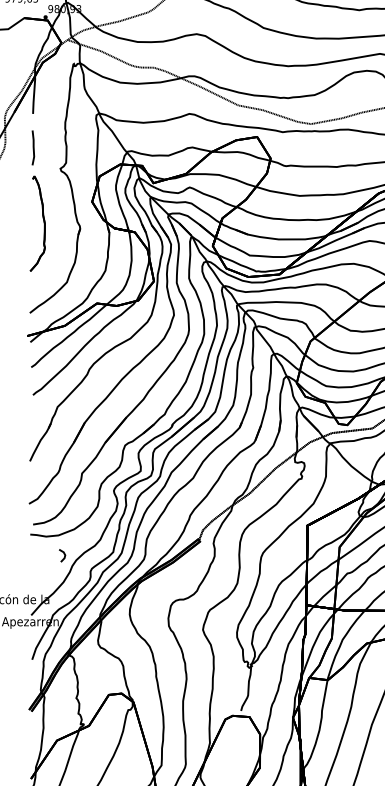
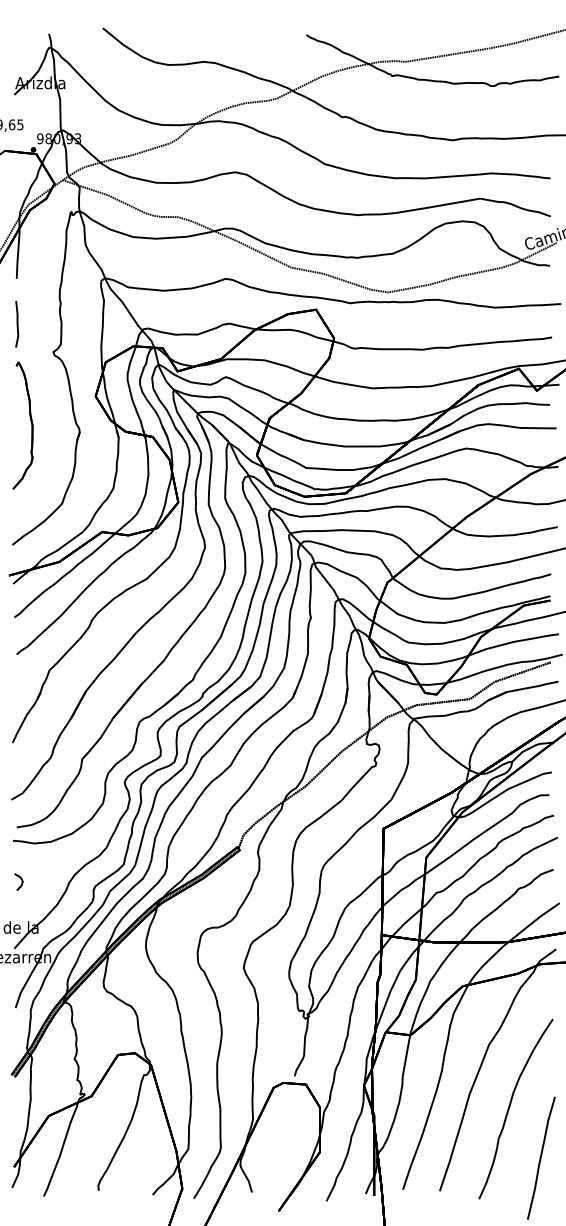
line: (63, 553) -> (20, 879), moved

